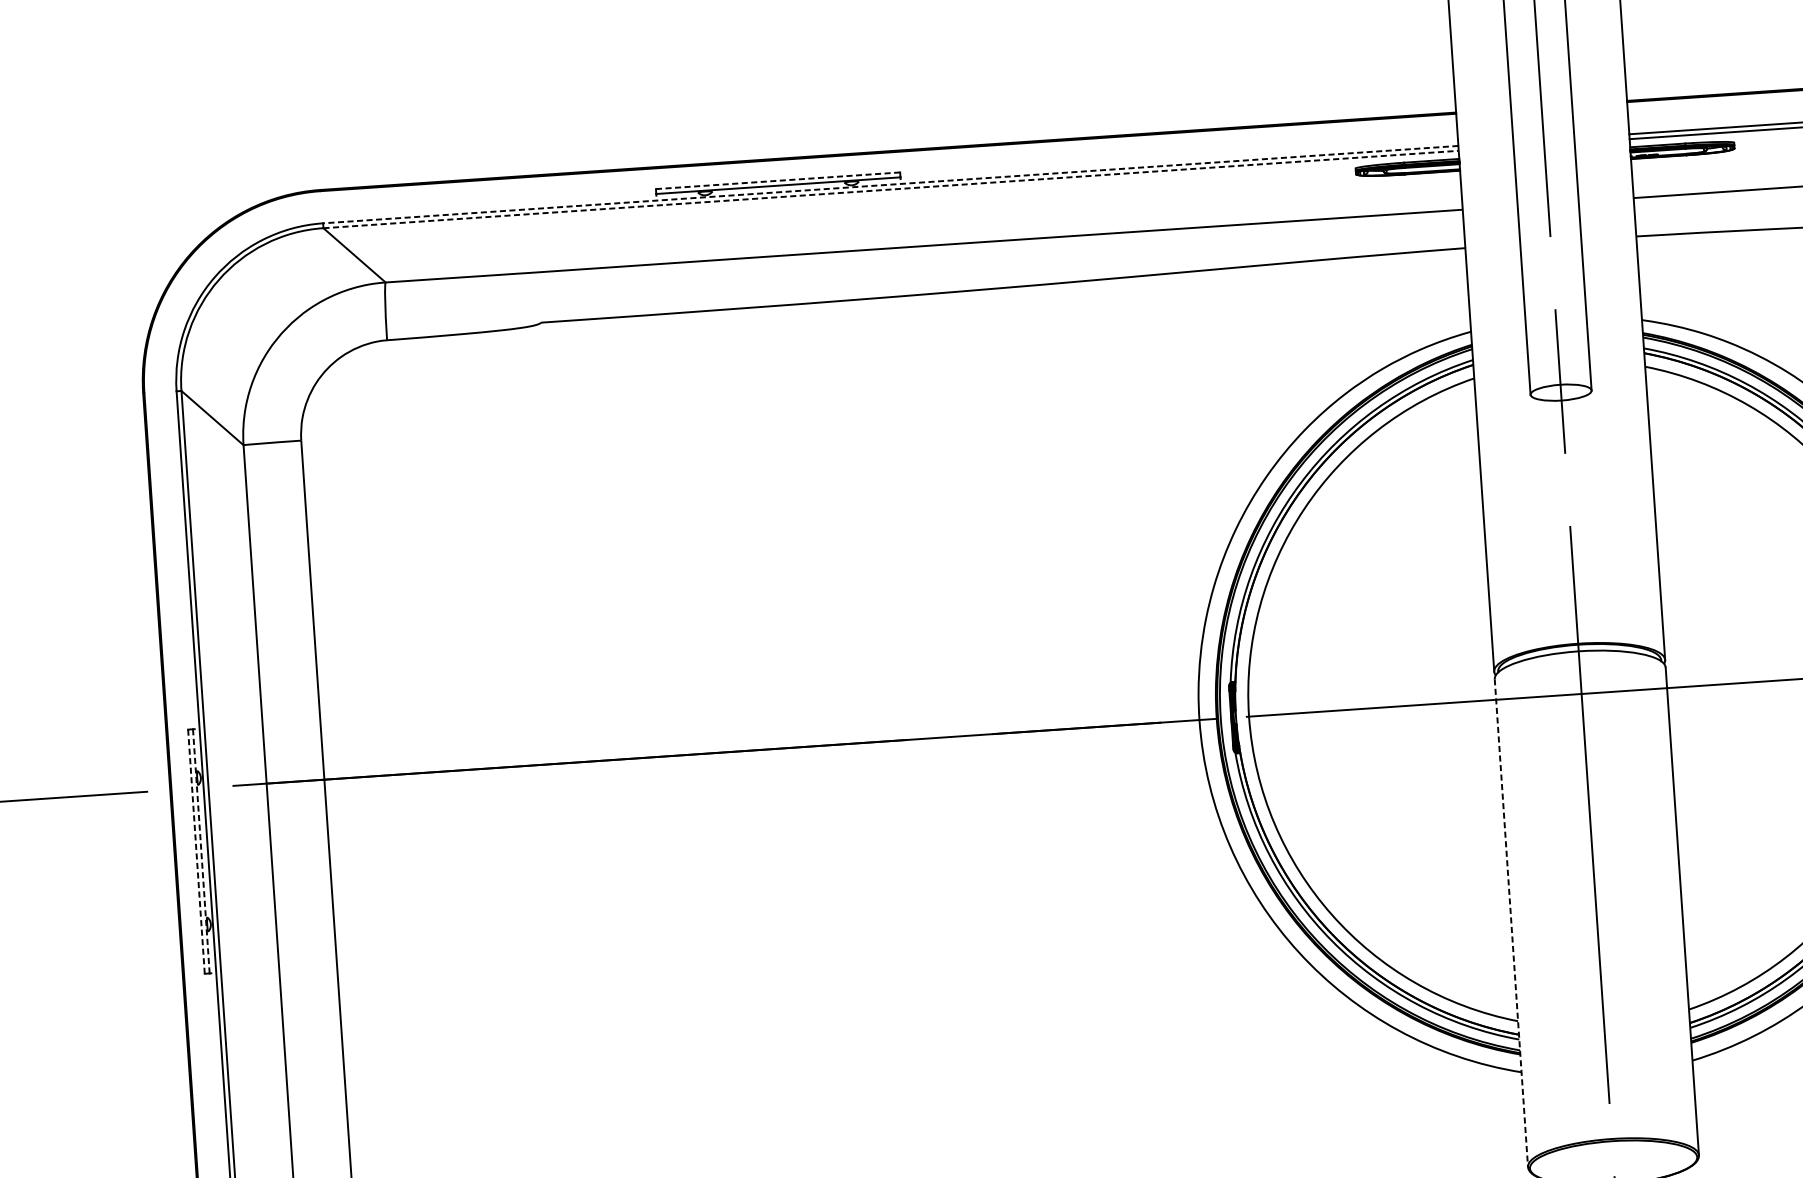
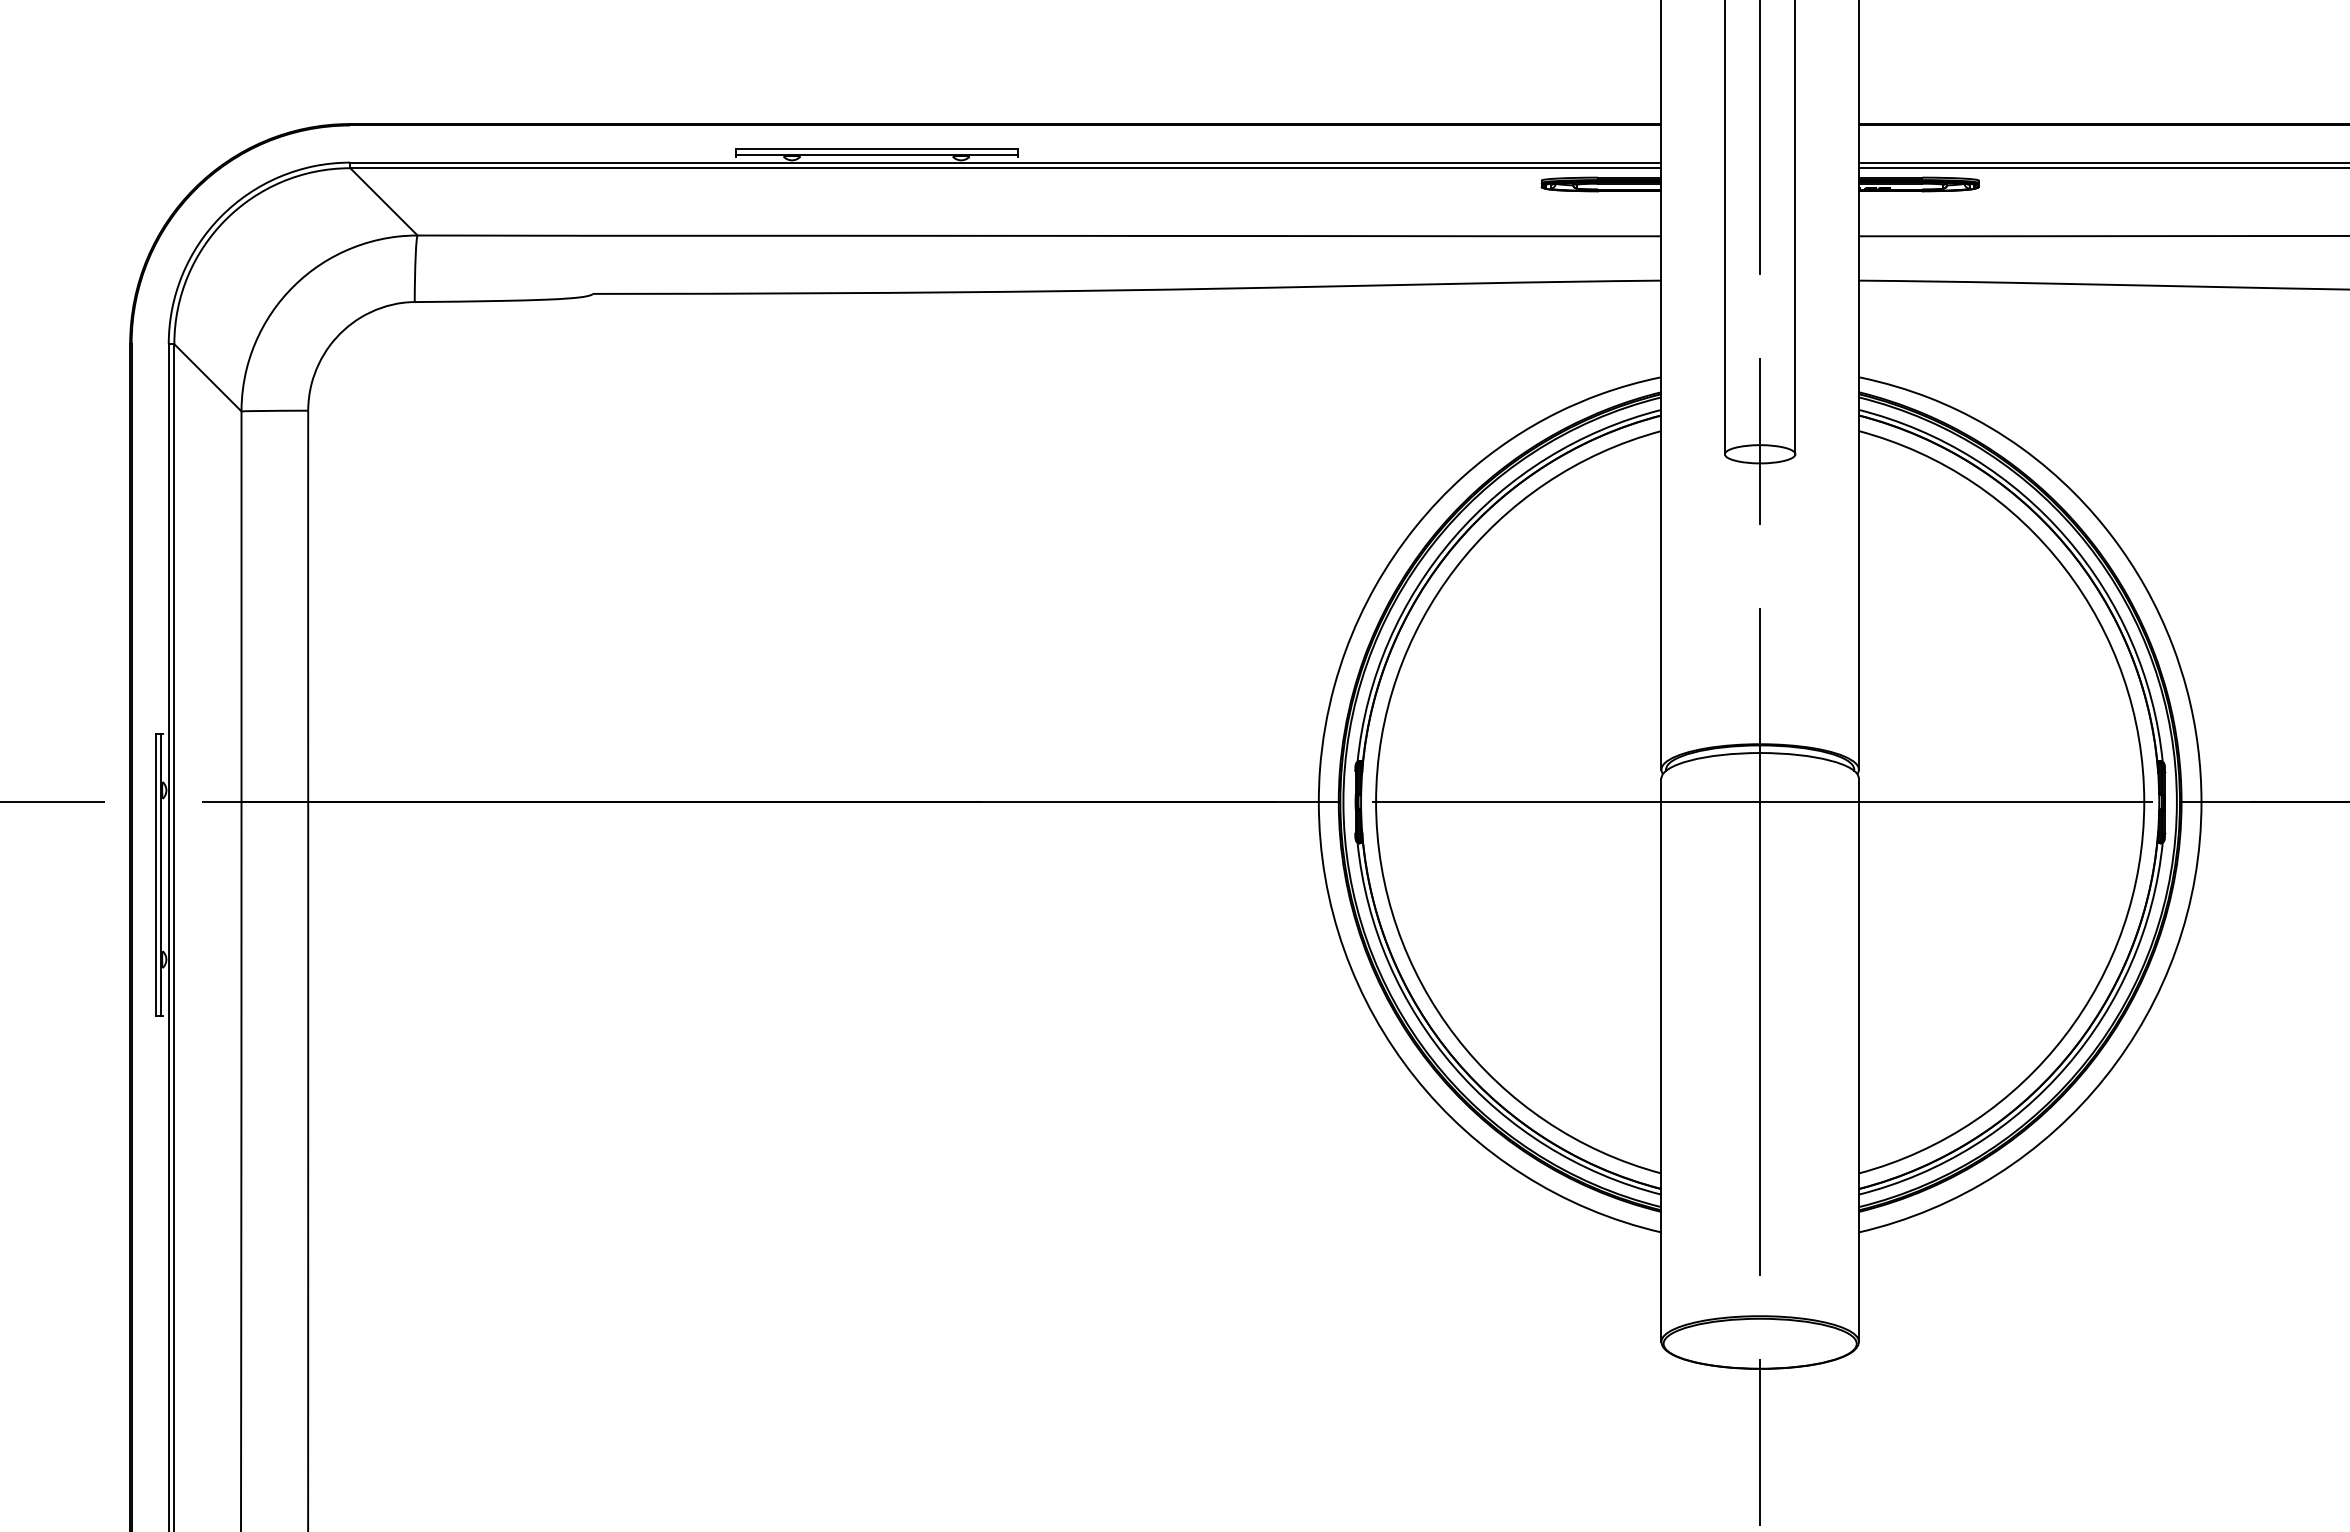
line: (778, 180) -> (877, 149), dashed -> solid
line: (890, 184) -> (1005, 162), dashed -> solid
line: (890, 189) -> (1005, 168), dashed -> solid
line: (201, 850) -> (161, 874), dashed -> solid
line: (196, 851) -> (155, 874), dashed -> solid
line: (1511, 923) -> (1661, 1060), dashed -> solid

